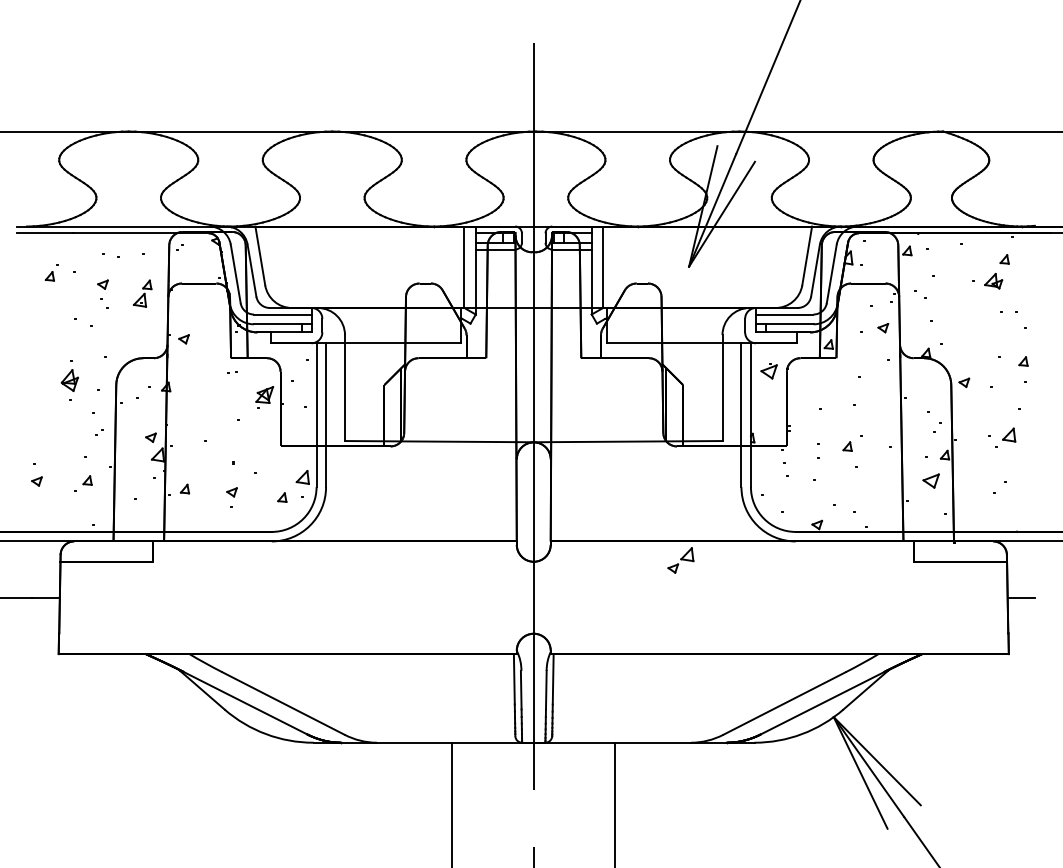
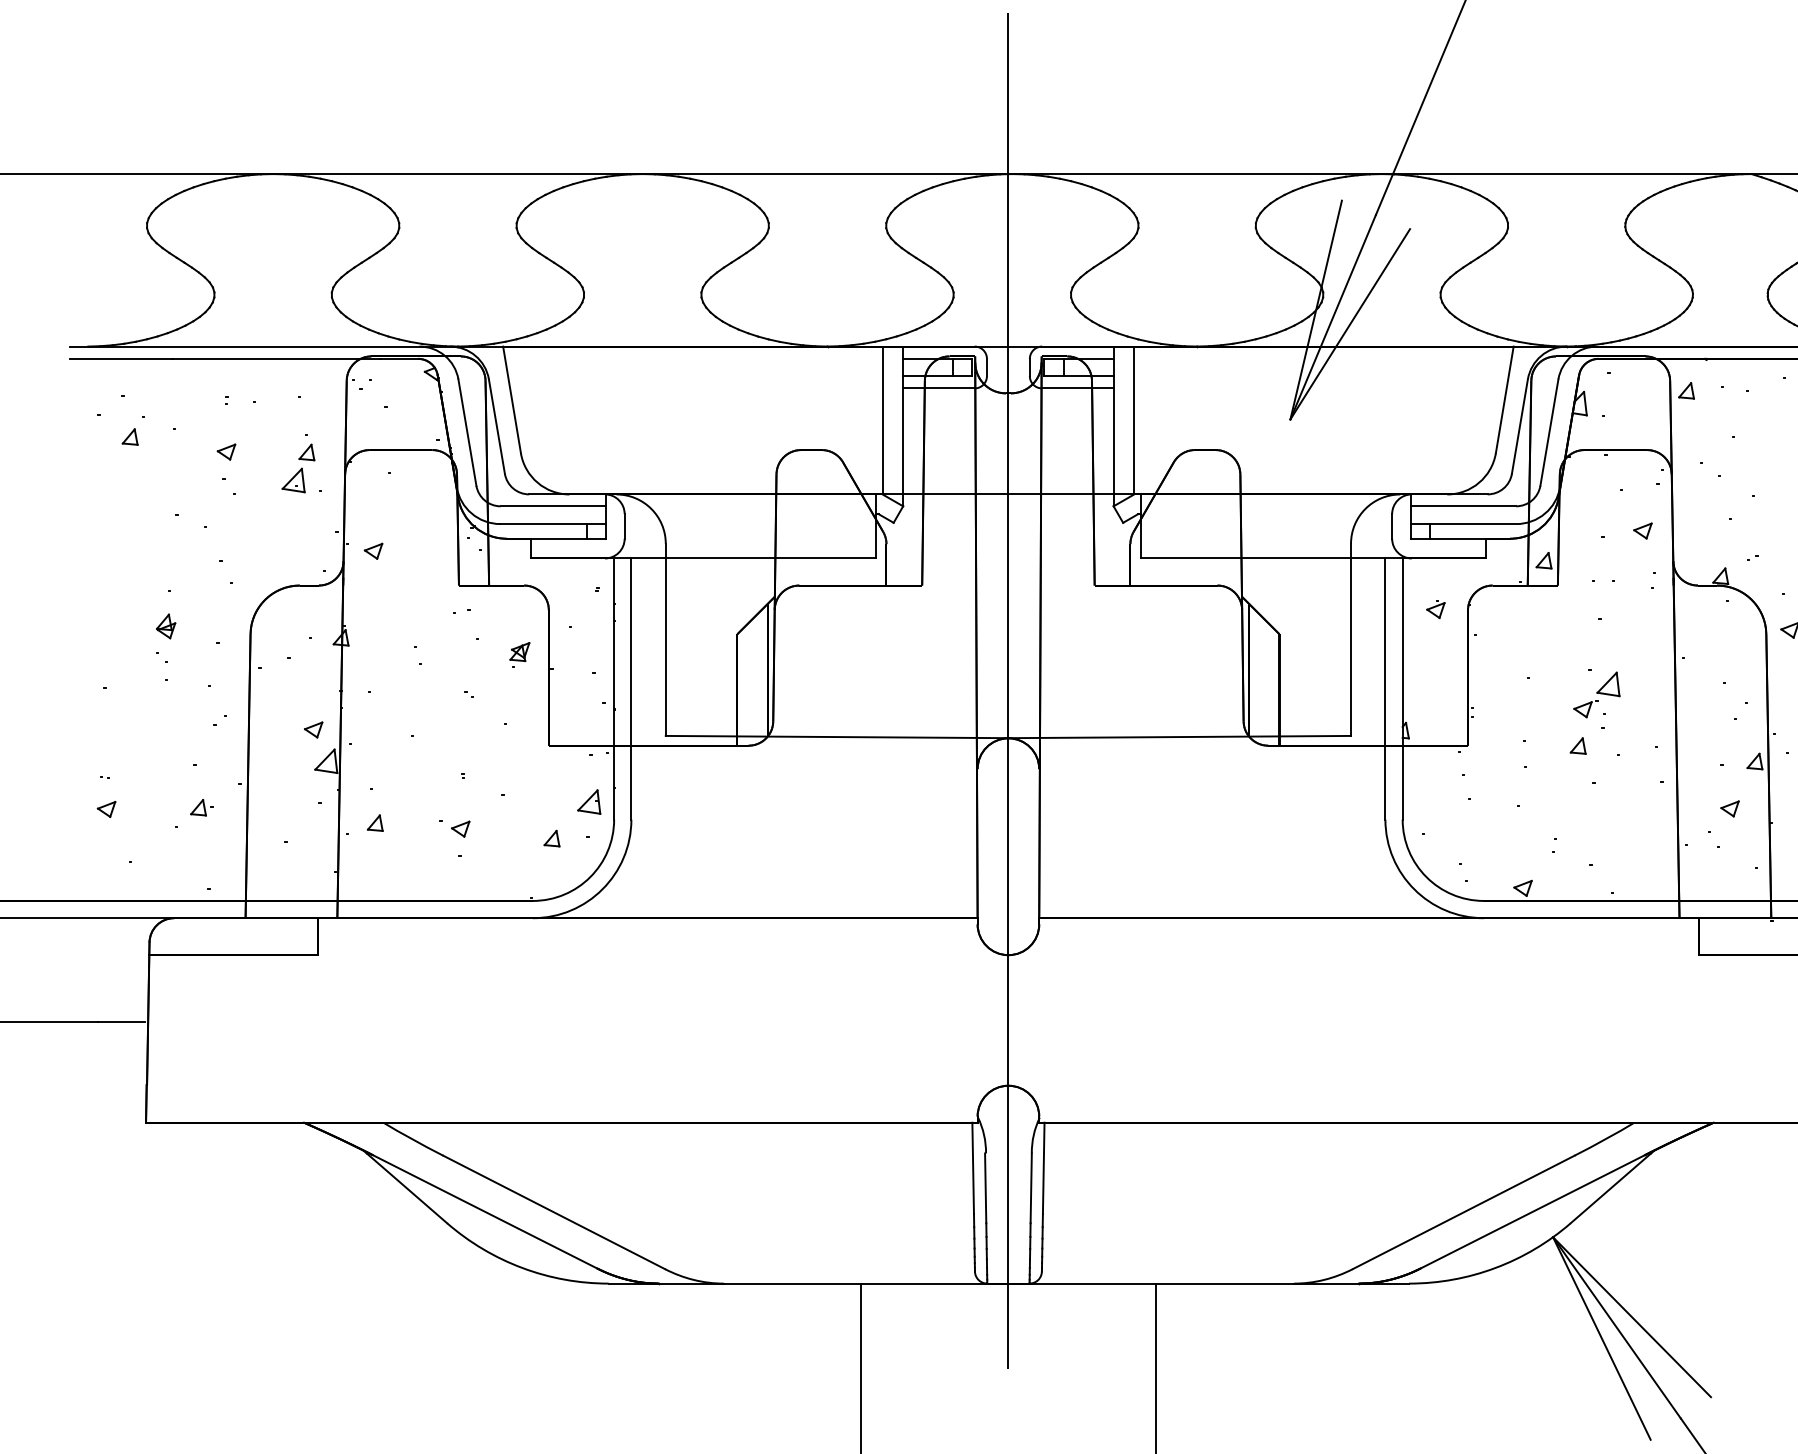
part: (769, 371) -> (1436, 609), size x0.62
part: (69, 380) -> (165, 626), size x0.62
part: (264, 394) -> (519, 651), size x0.62
part: (931, 481) -> (1730, 809), size x0.62
part: (680, 560) -> (1596, 695), moved

